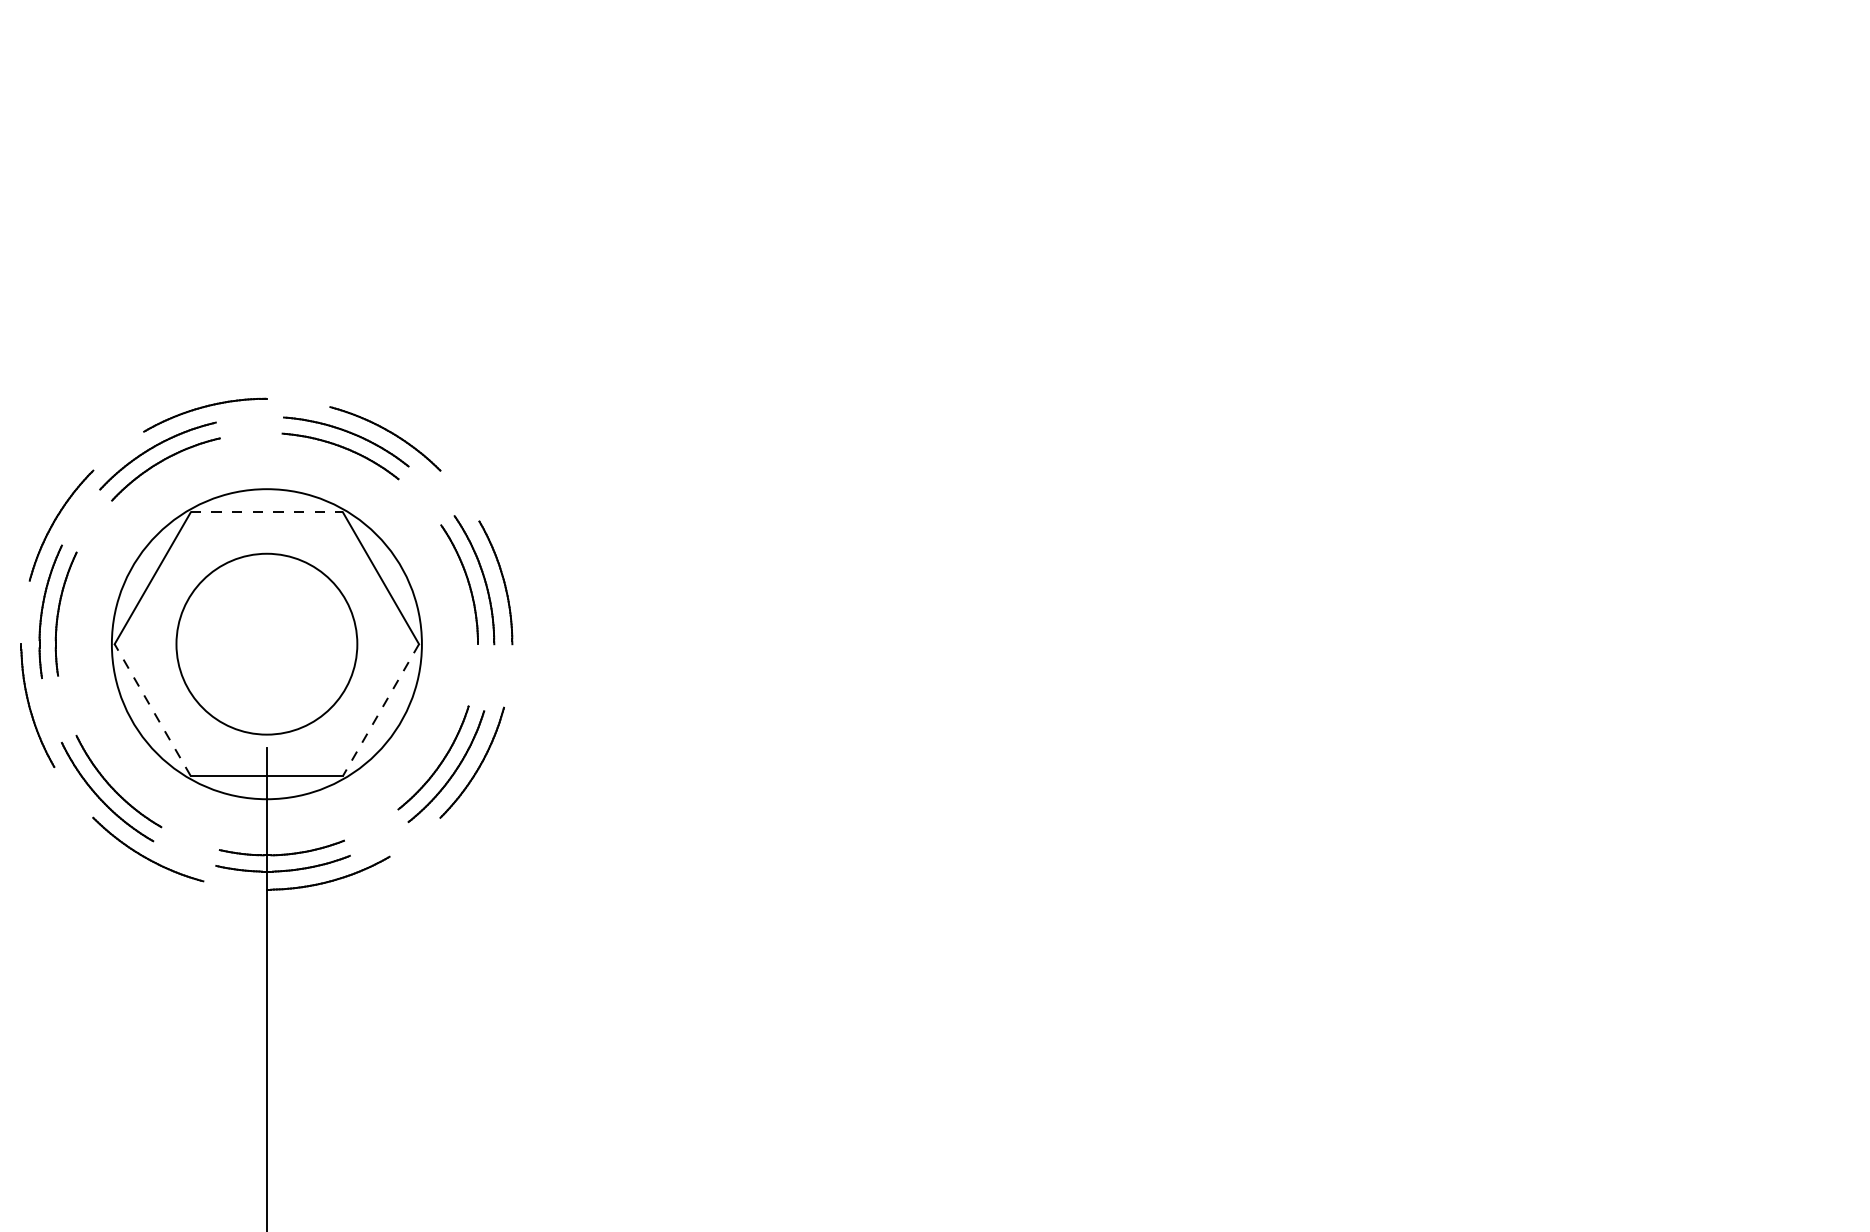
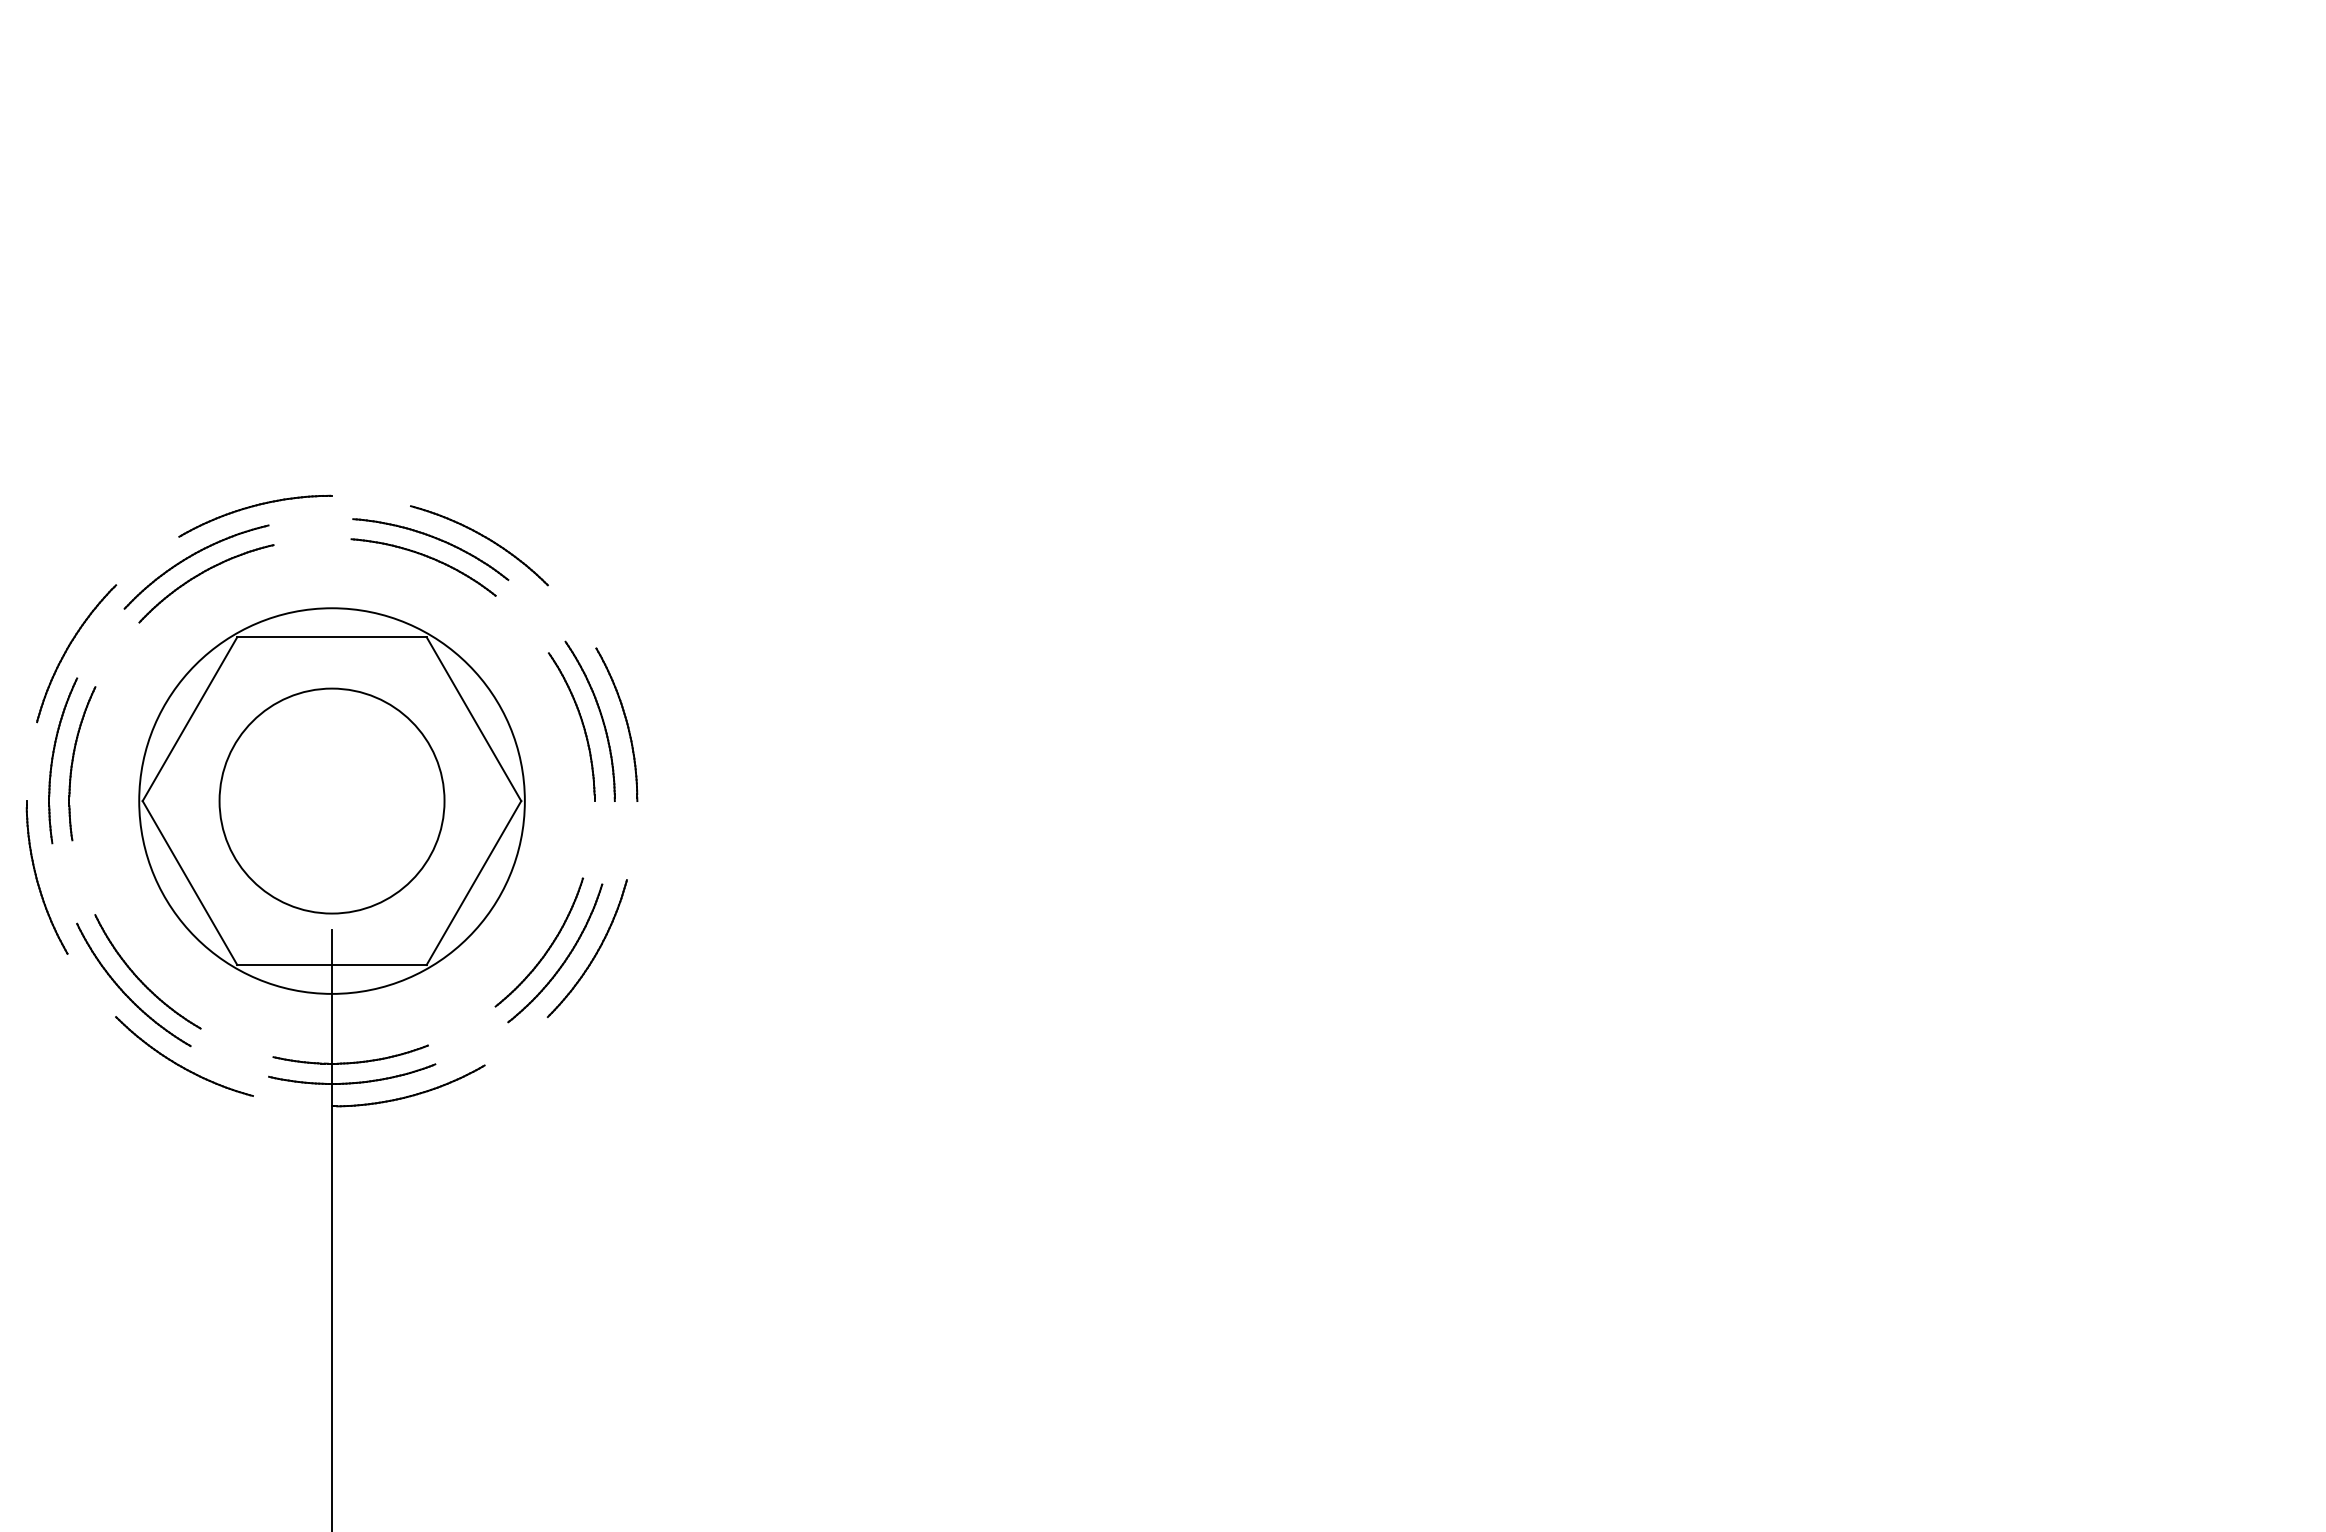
line: (266, 512) -> (331, 637), dashed -> solid
line: (153, 710) -> (190, 883), dashed -> solid
line: (380, 710) -> (473, 883), dashed -> solid

